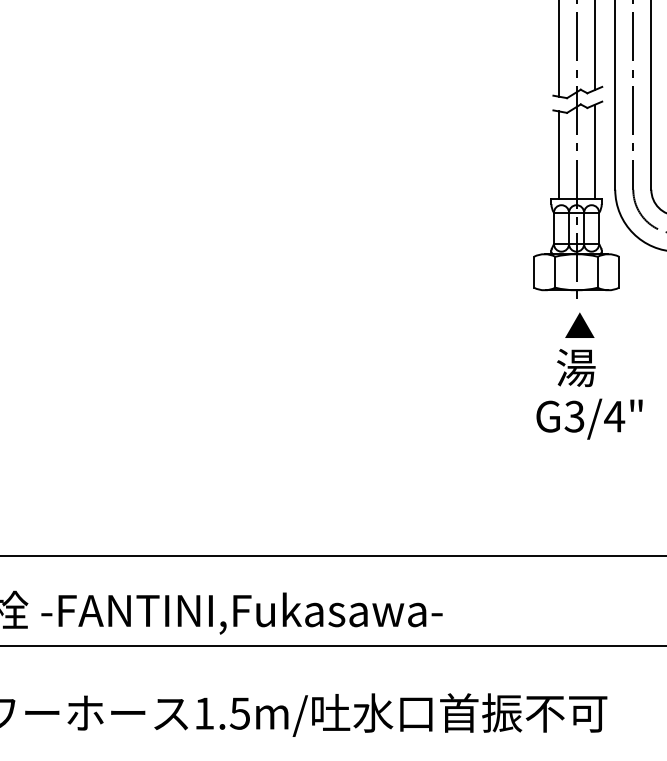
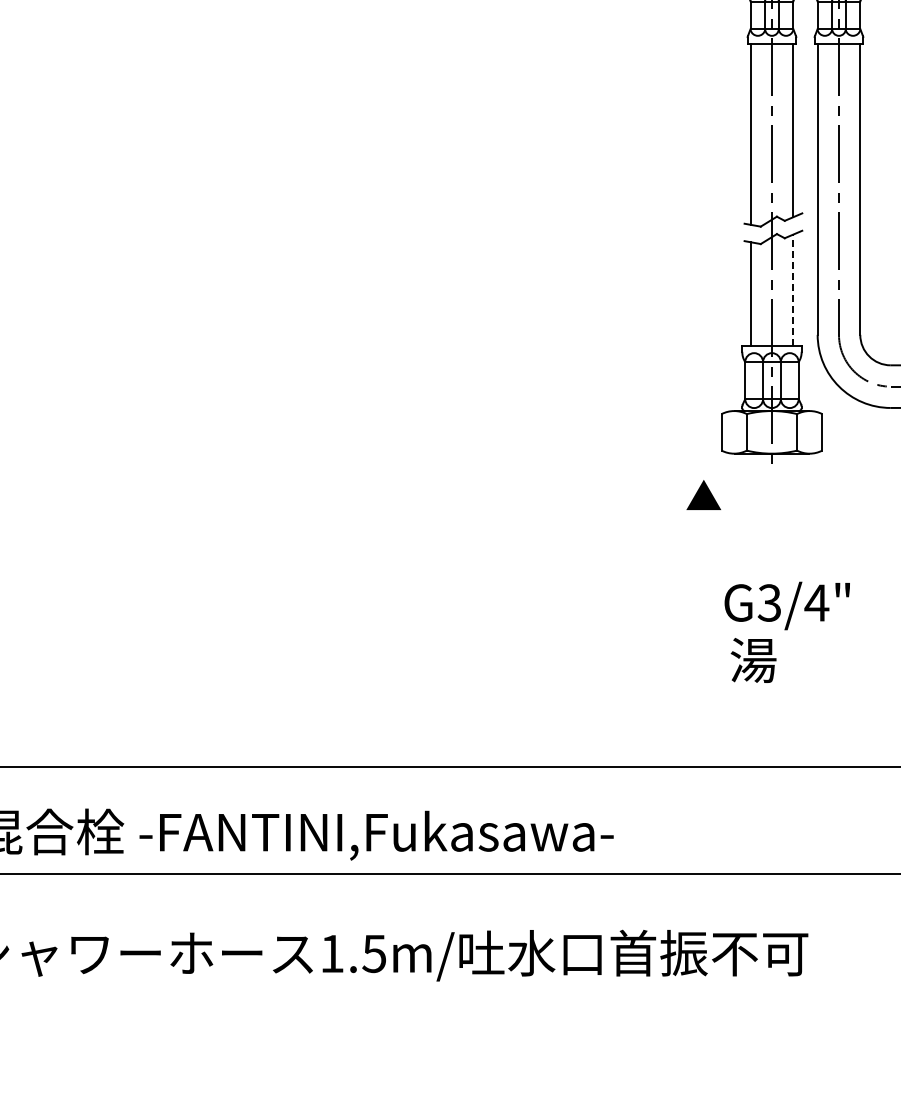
line: (594, 152) -> (793, 290), solid -> dashed
text: (579, 324) -> (703, 494), moved
text: (576, 368) -> (753, 660), moved

